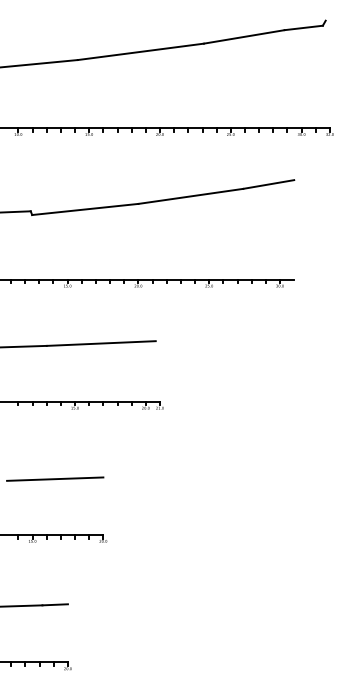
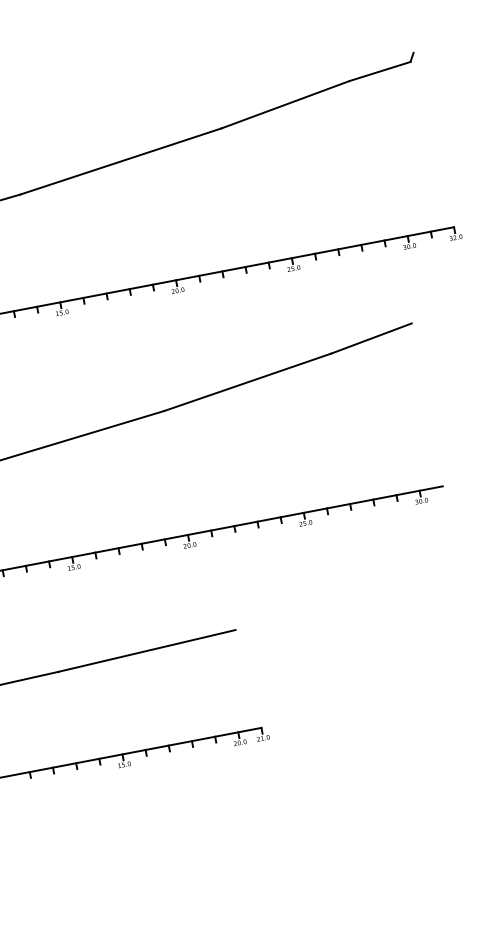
line: (55, 478) -> (114, 885), removed

